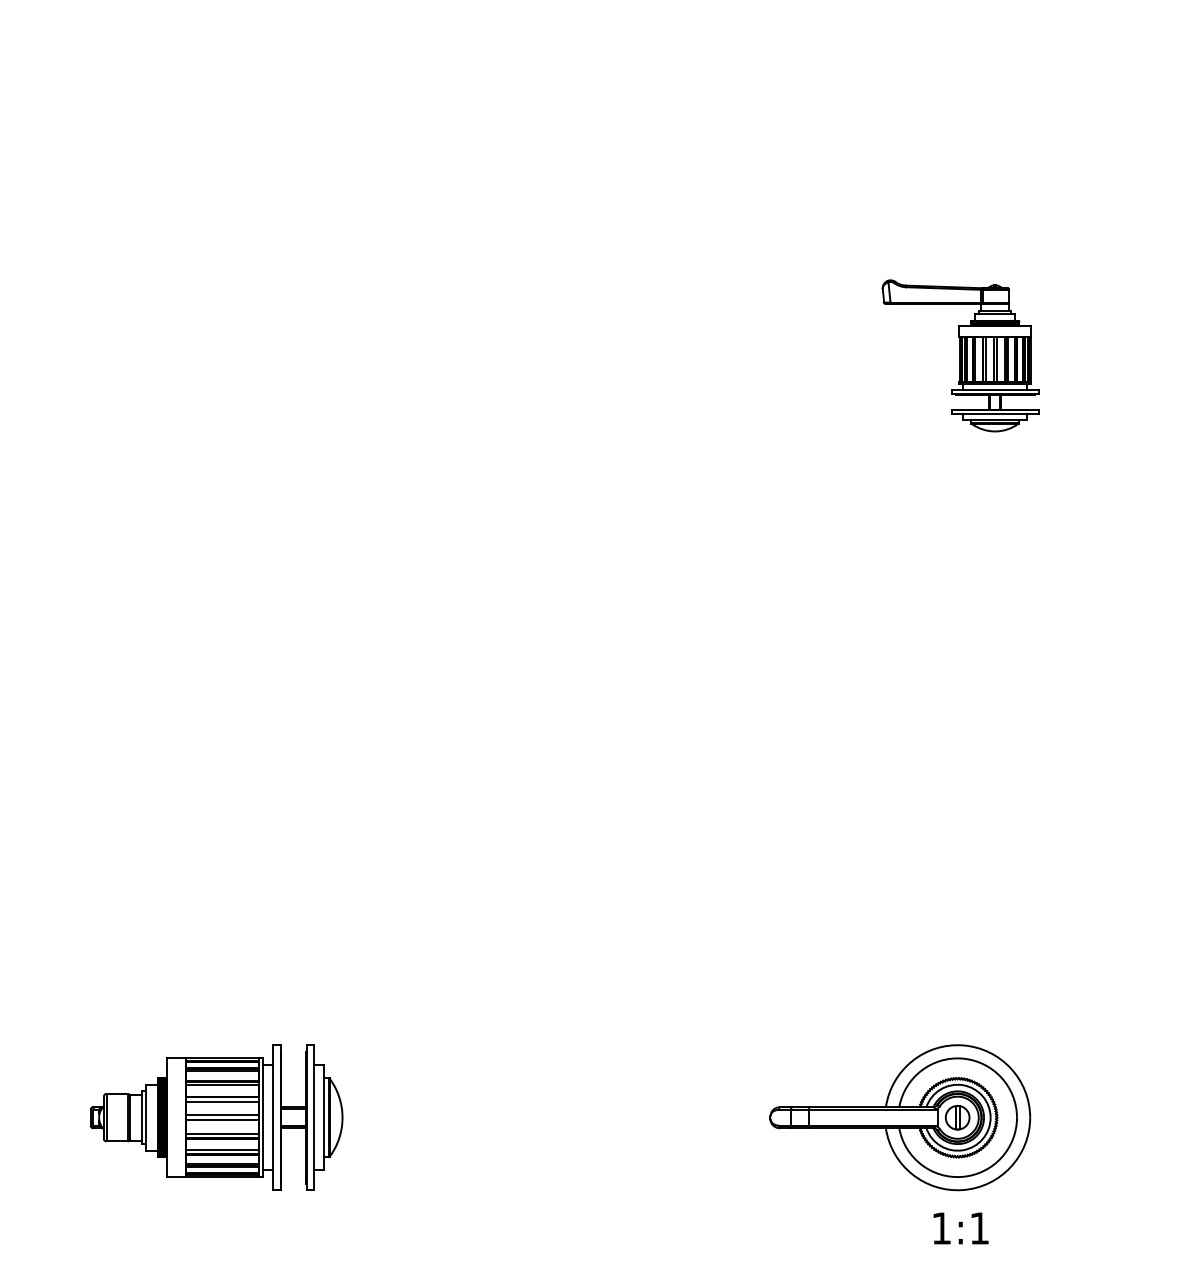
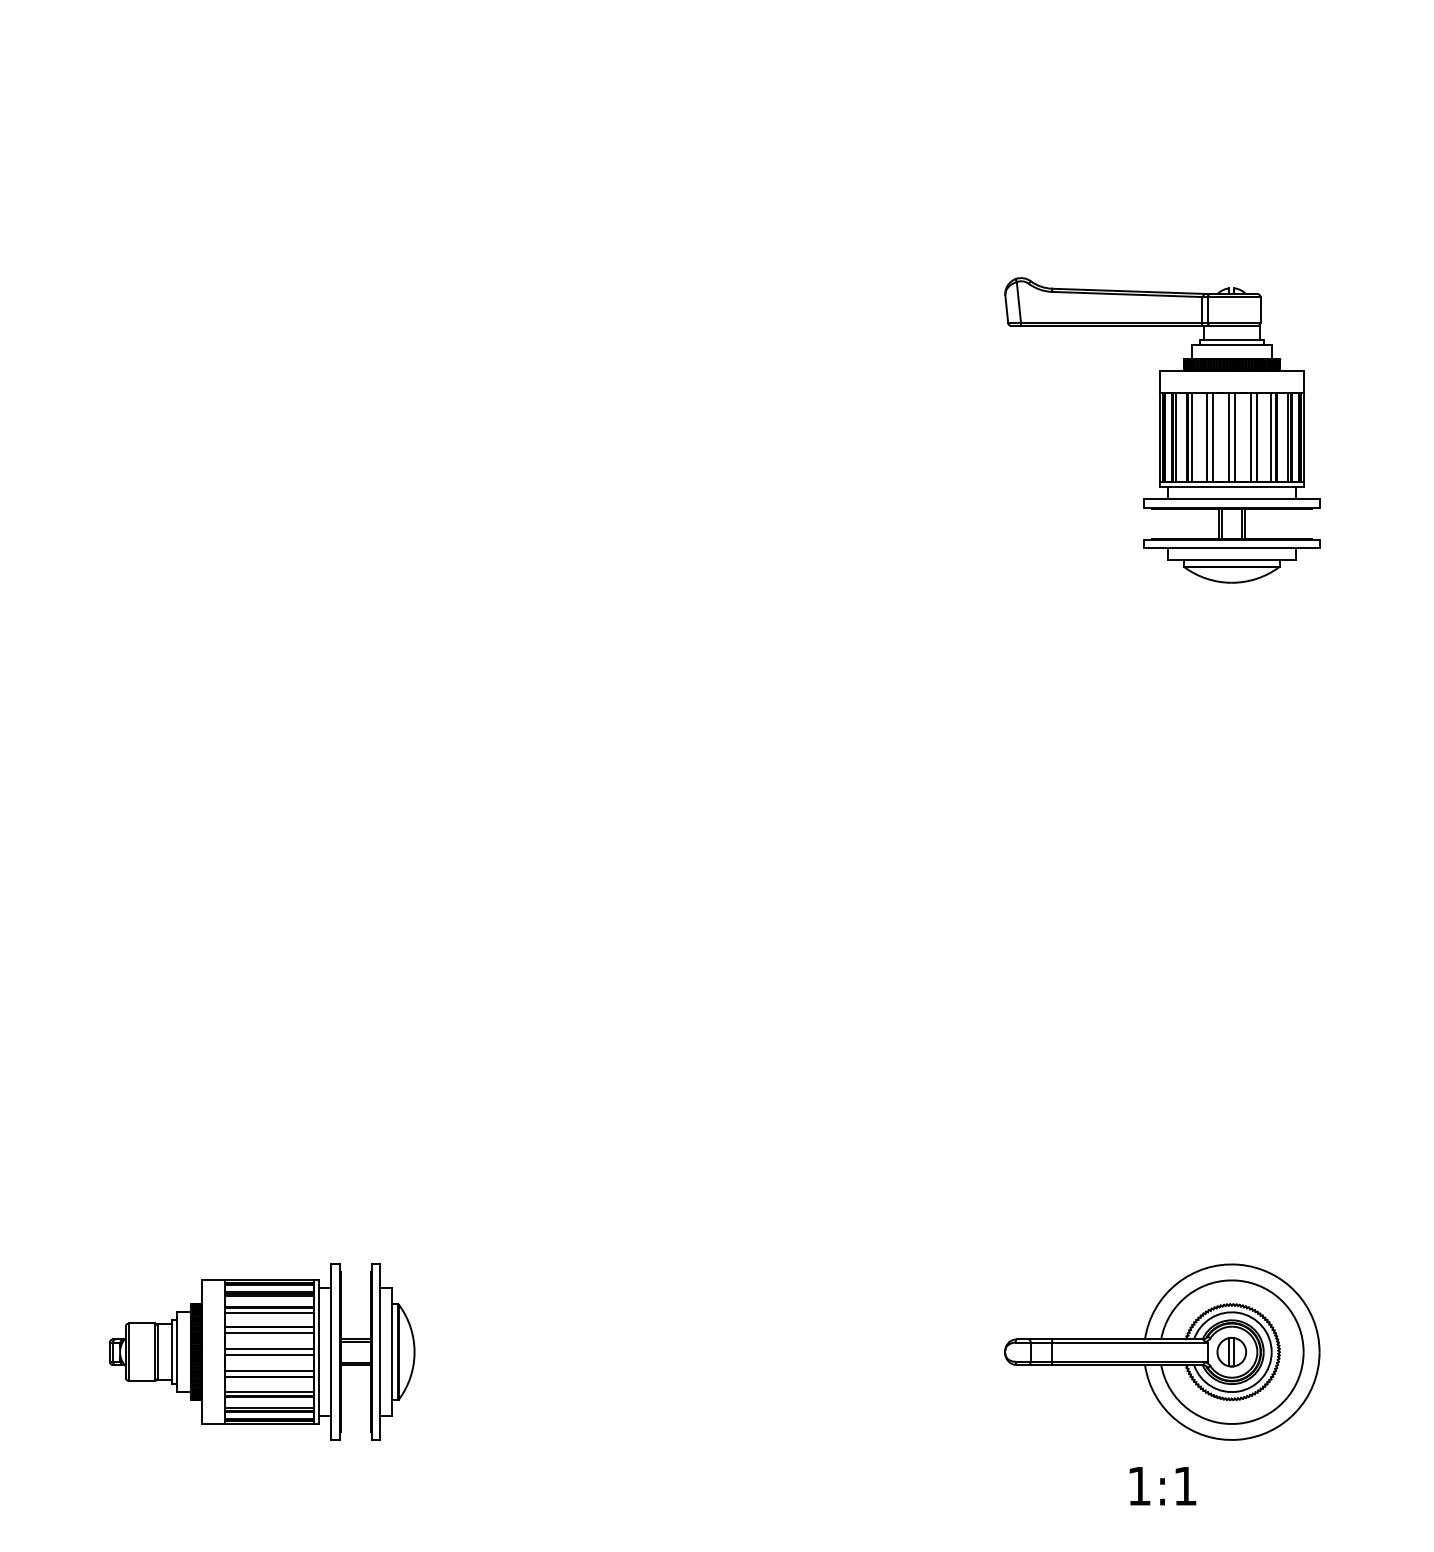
part: (960, 355) -> (1162, 430), size x1.67
part: (900, 1117) -> (1162, 1351), moved

